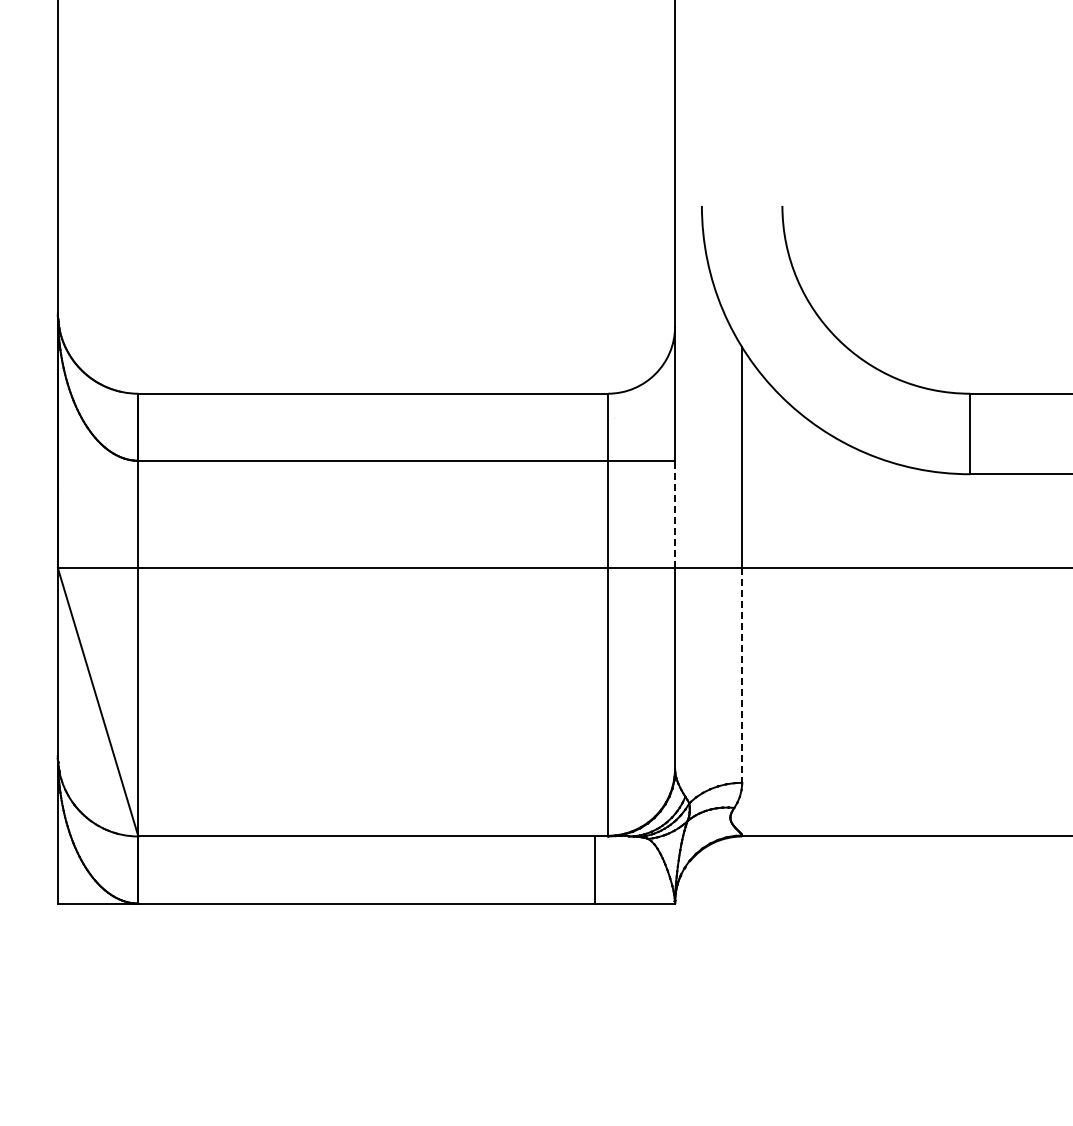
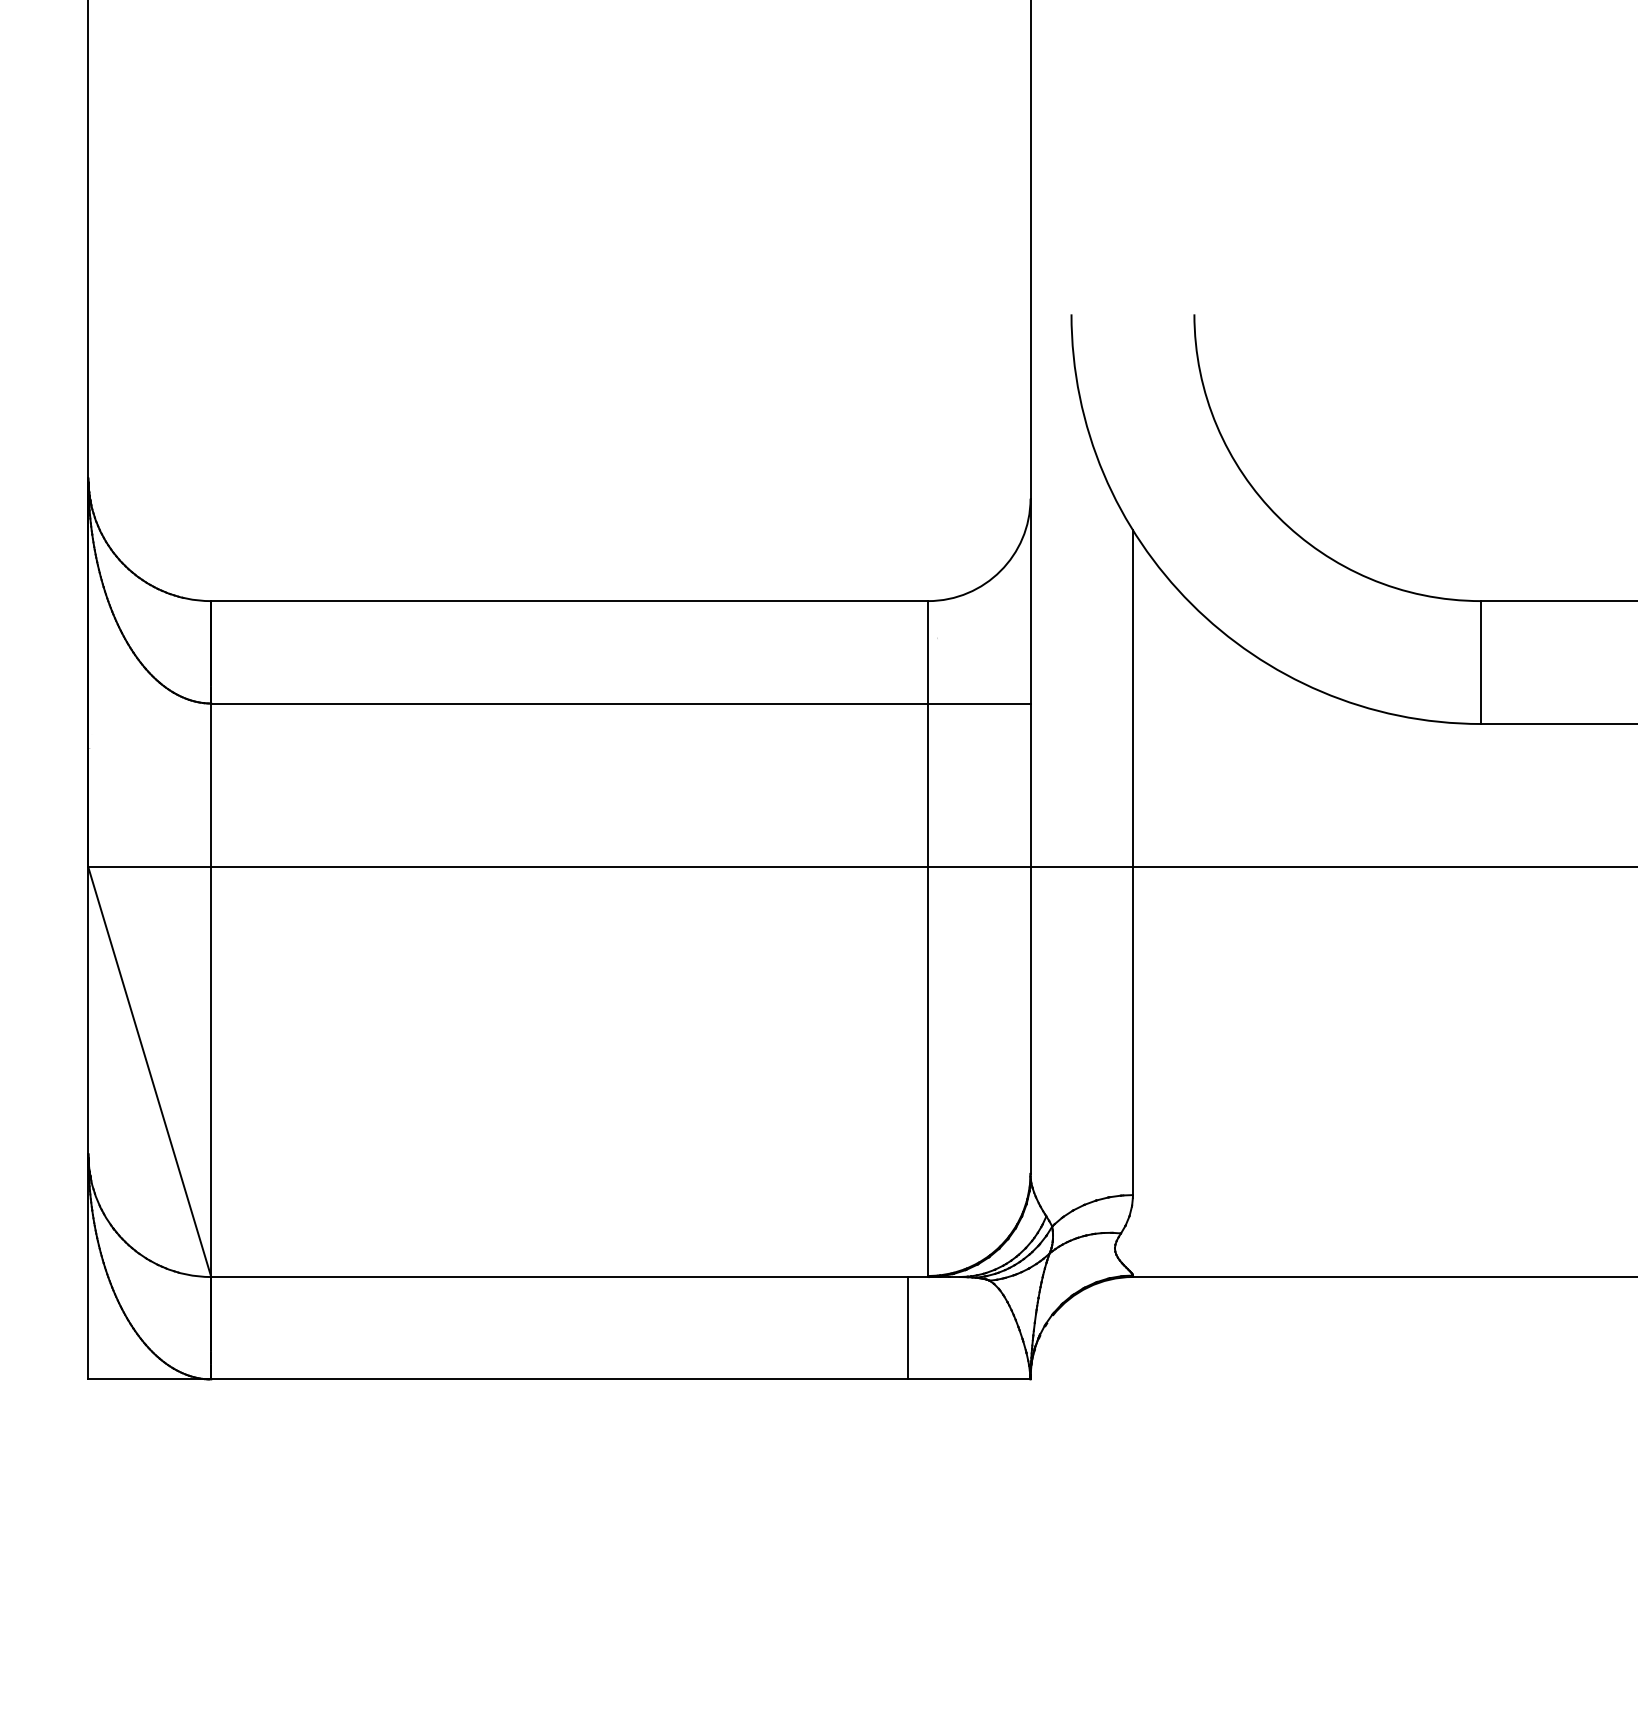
line: (675, 514) -> (1031, 785), dashed -> solid
line: (742, 675) -> (1133, 1031), dashed -> solid

